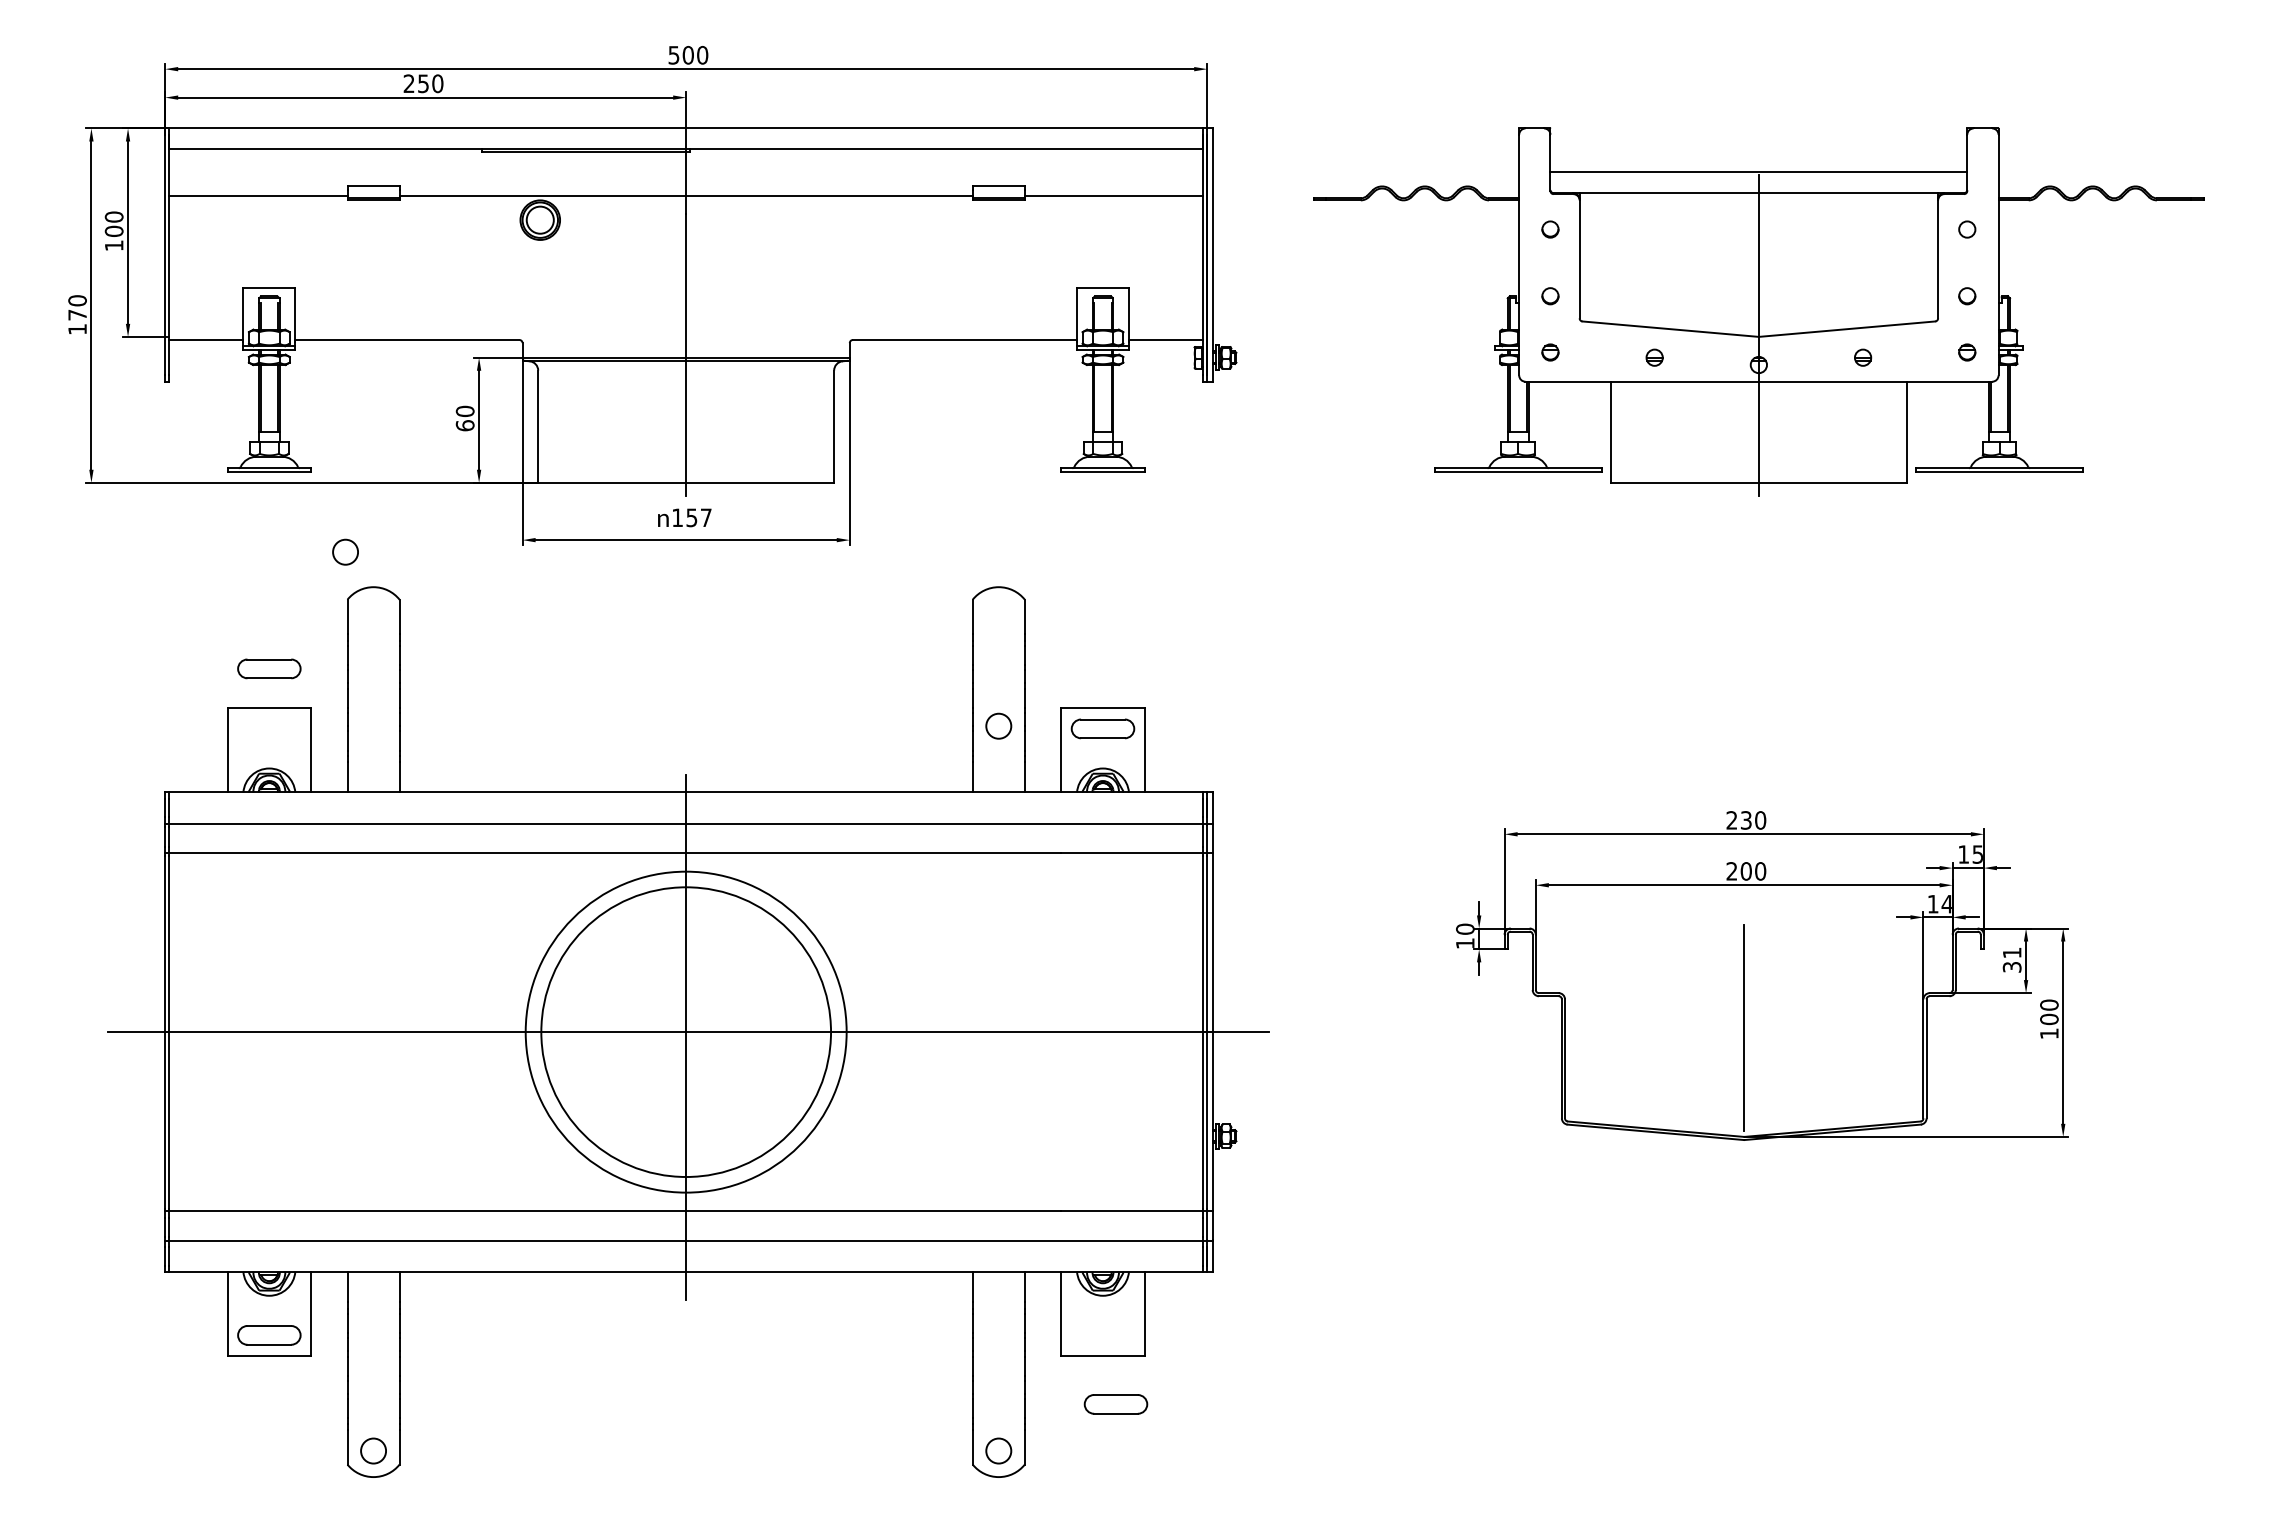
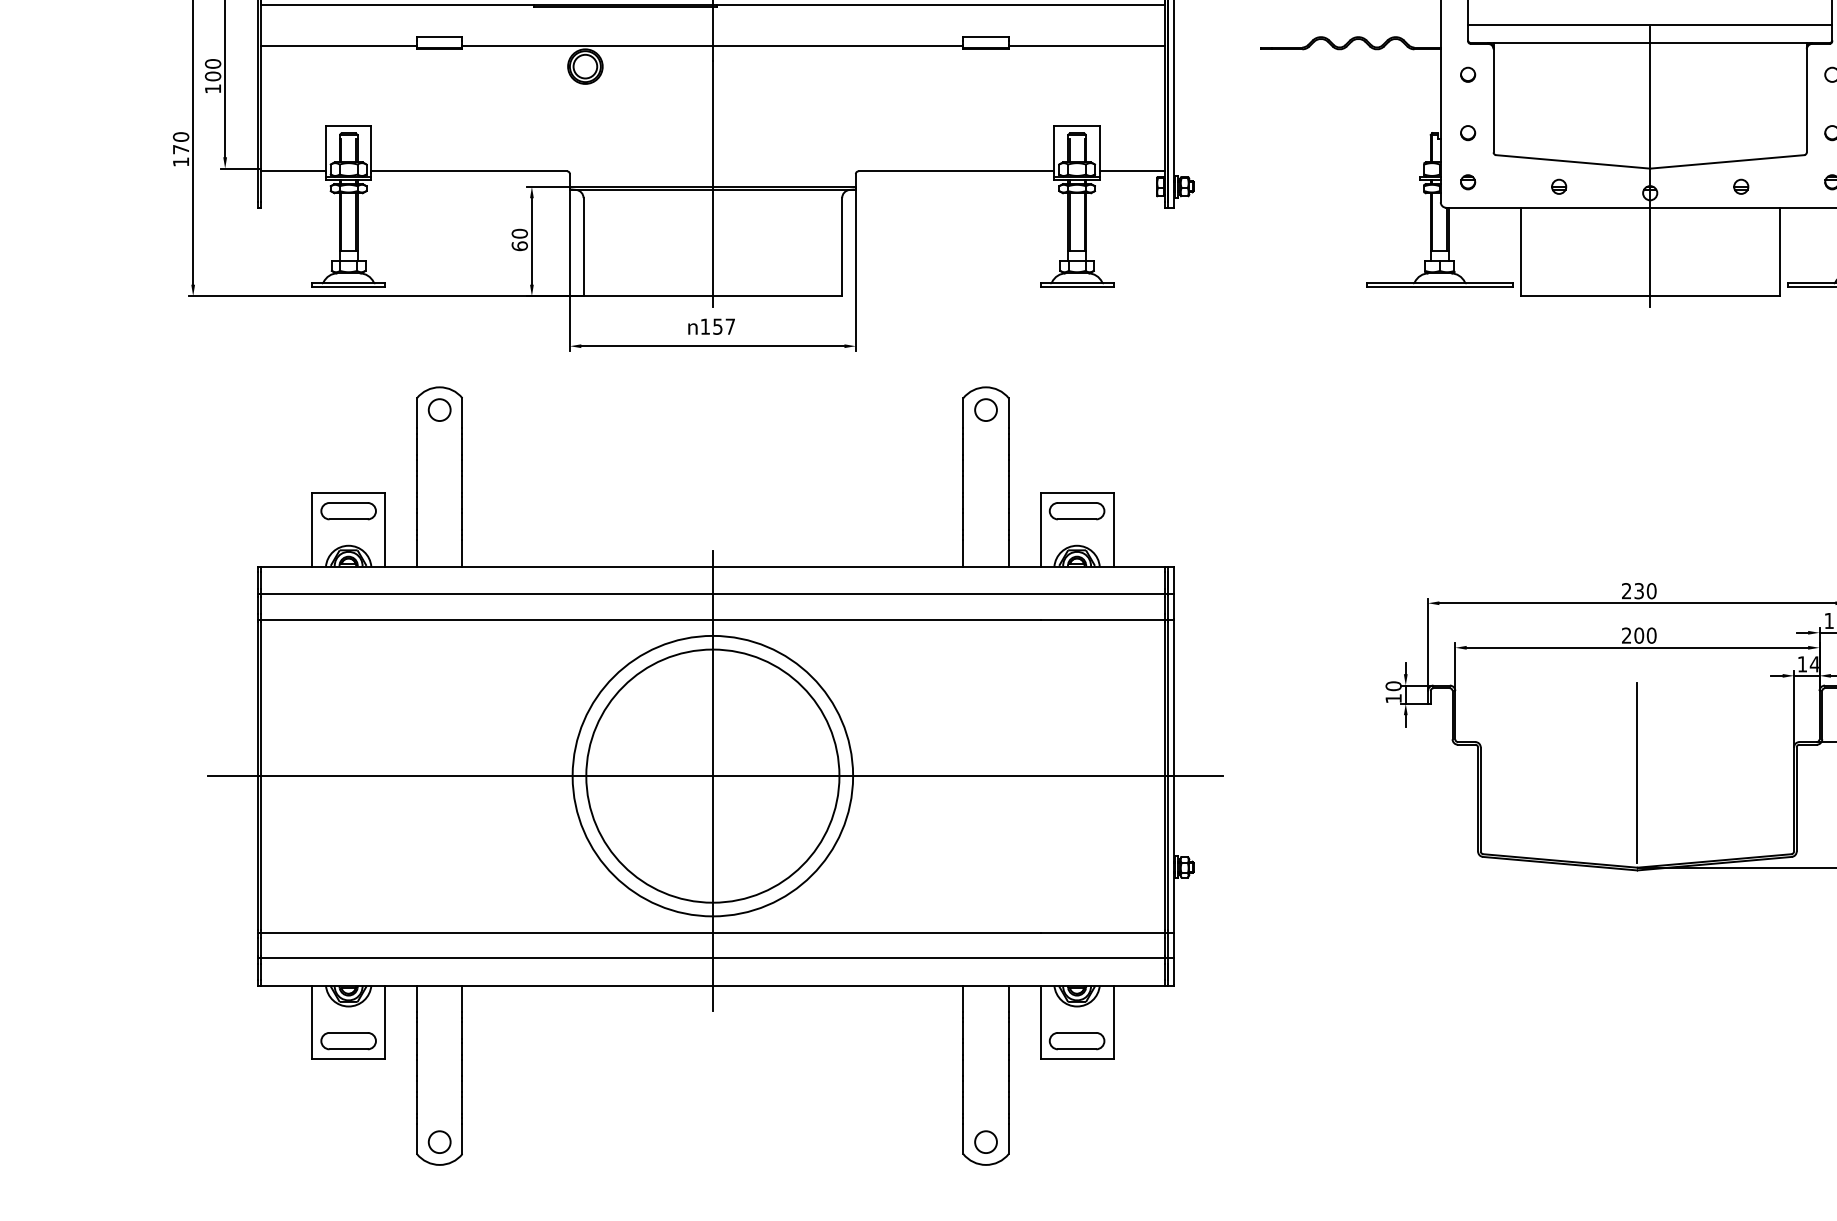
circle: (345, 551) -> (439, 409), moved
part: (269, 668) -> (348, 510), moved
circle: (998, 725) -> (985, 409), moved
part: (1115, 1404) -> (1076, 1041), moved

